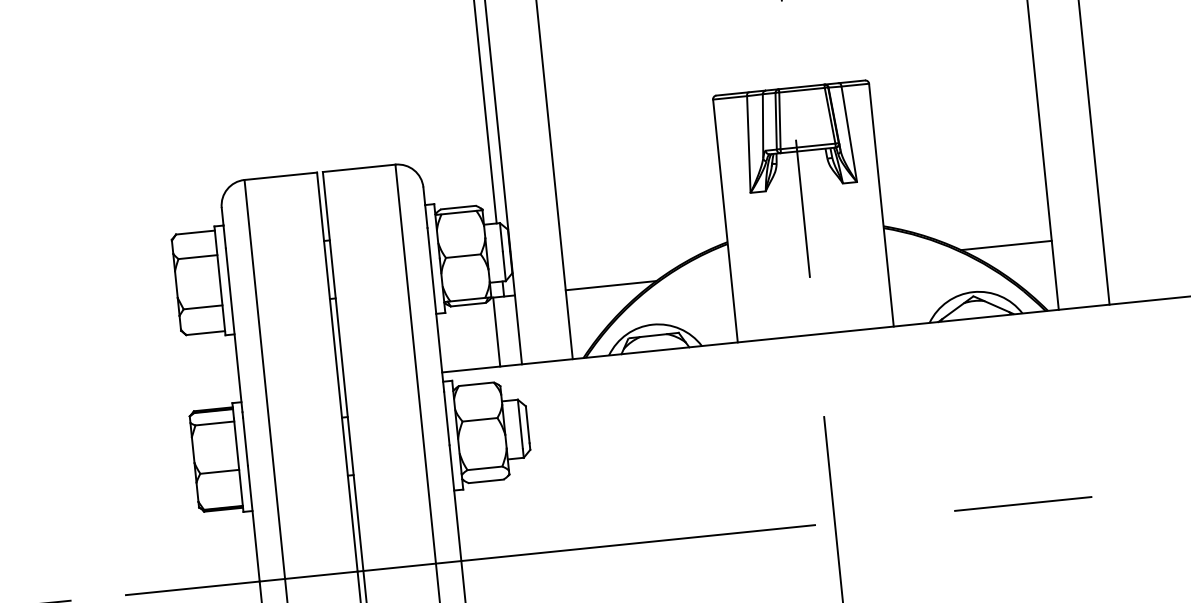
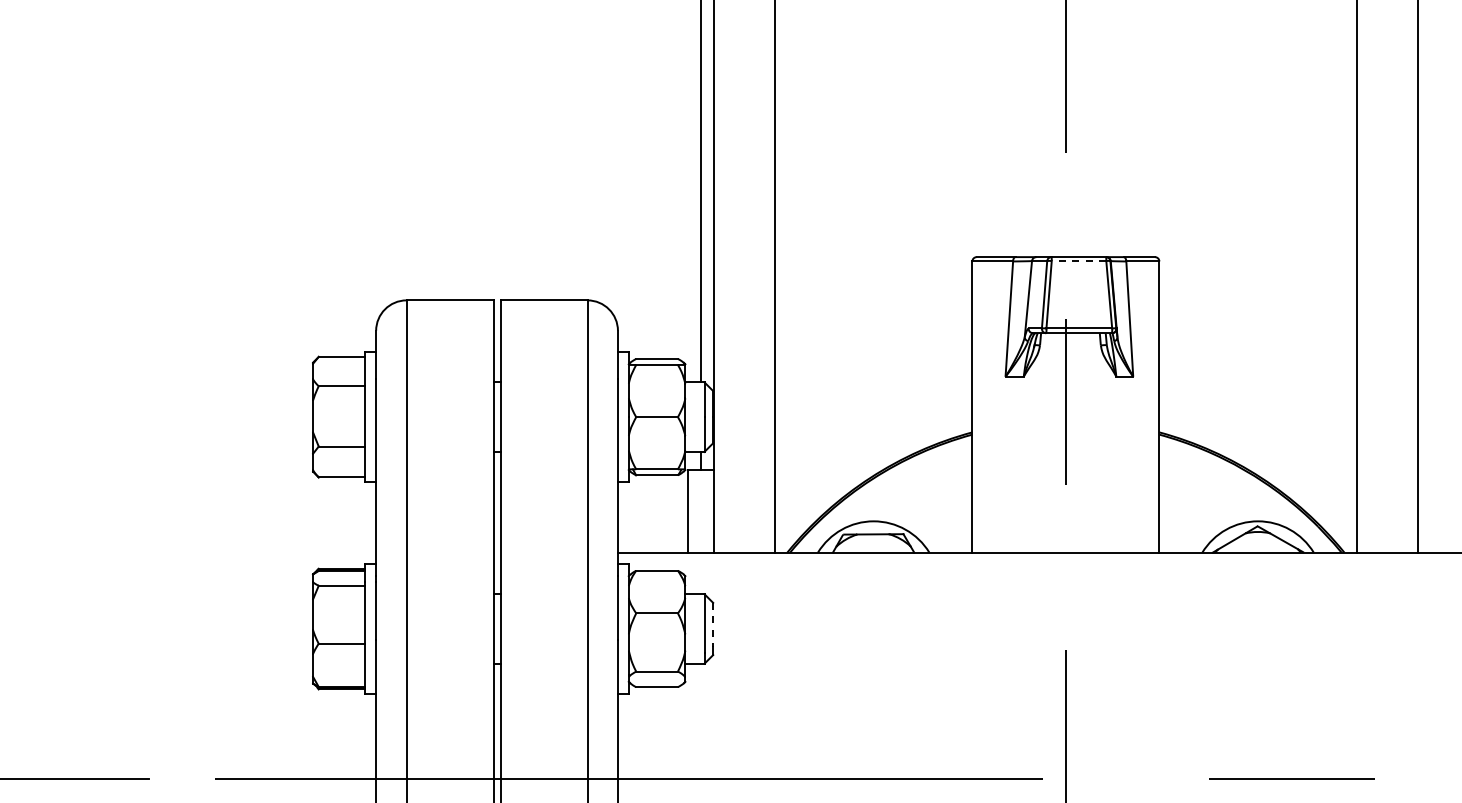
line: (801, 90) -> (1078, 261), solid -> dashed
line: (1006, 245) -> (1302, 470), removed
line: (610, 286) -> (828, 470), removed
line: (528, 425) -> (713, 625), solid -> dashed

